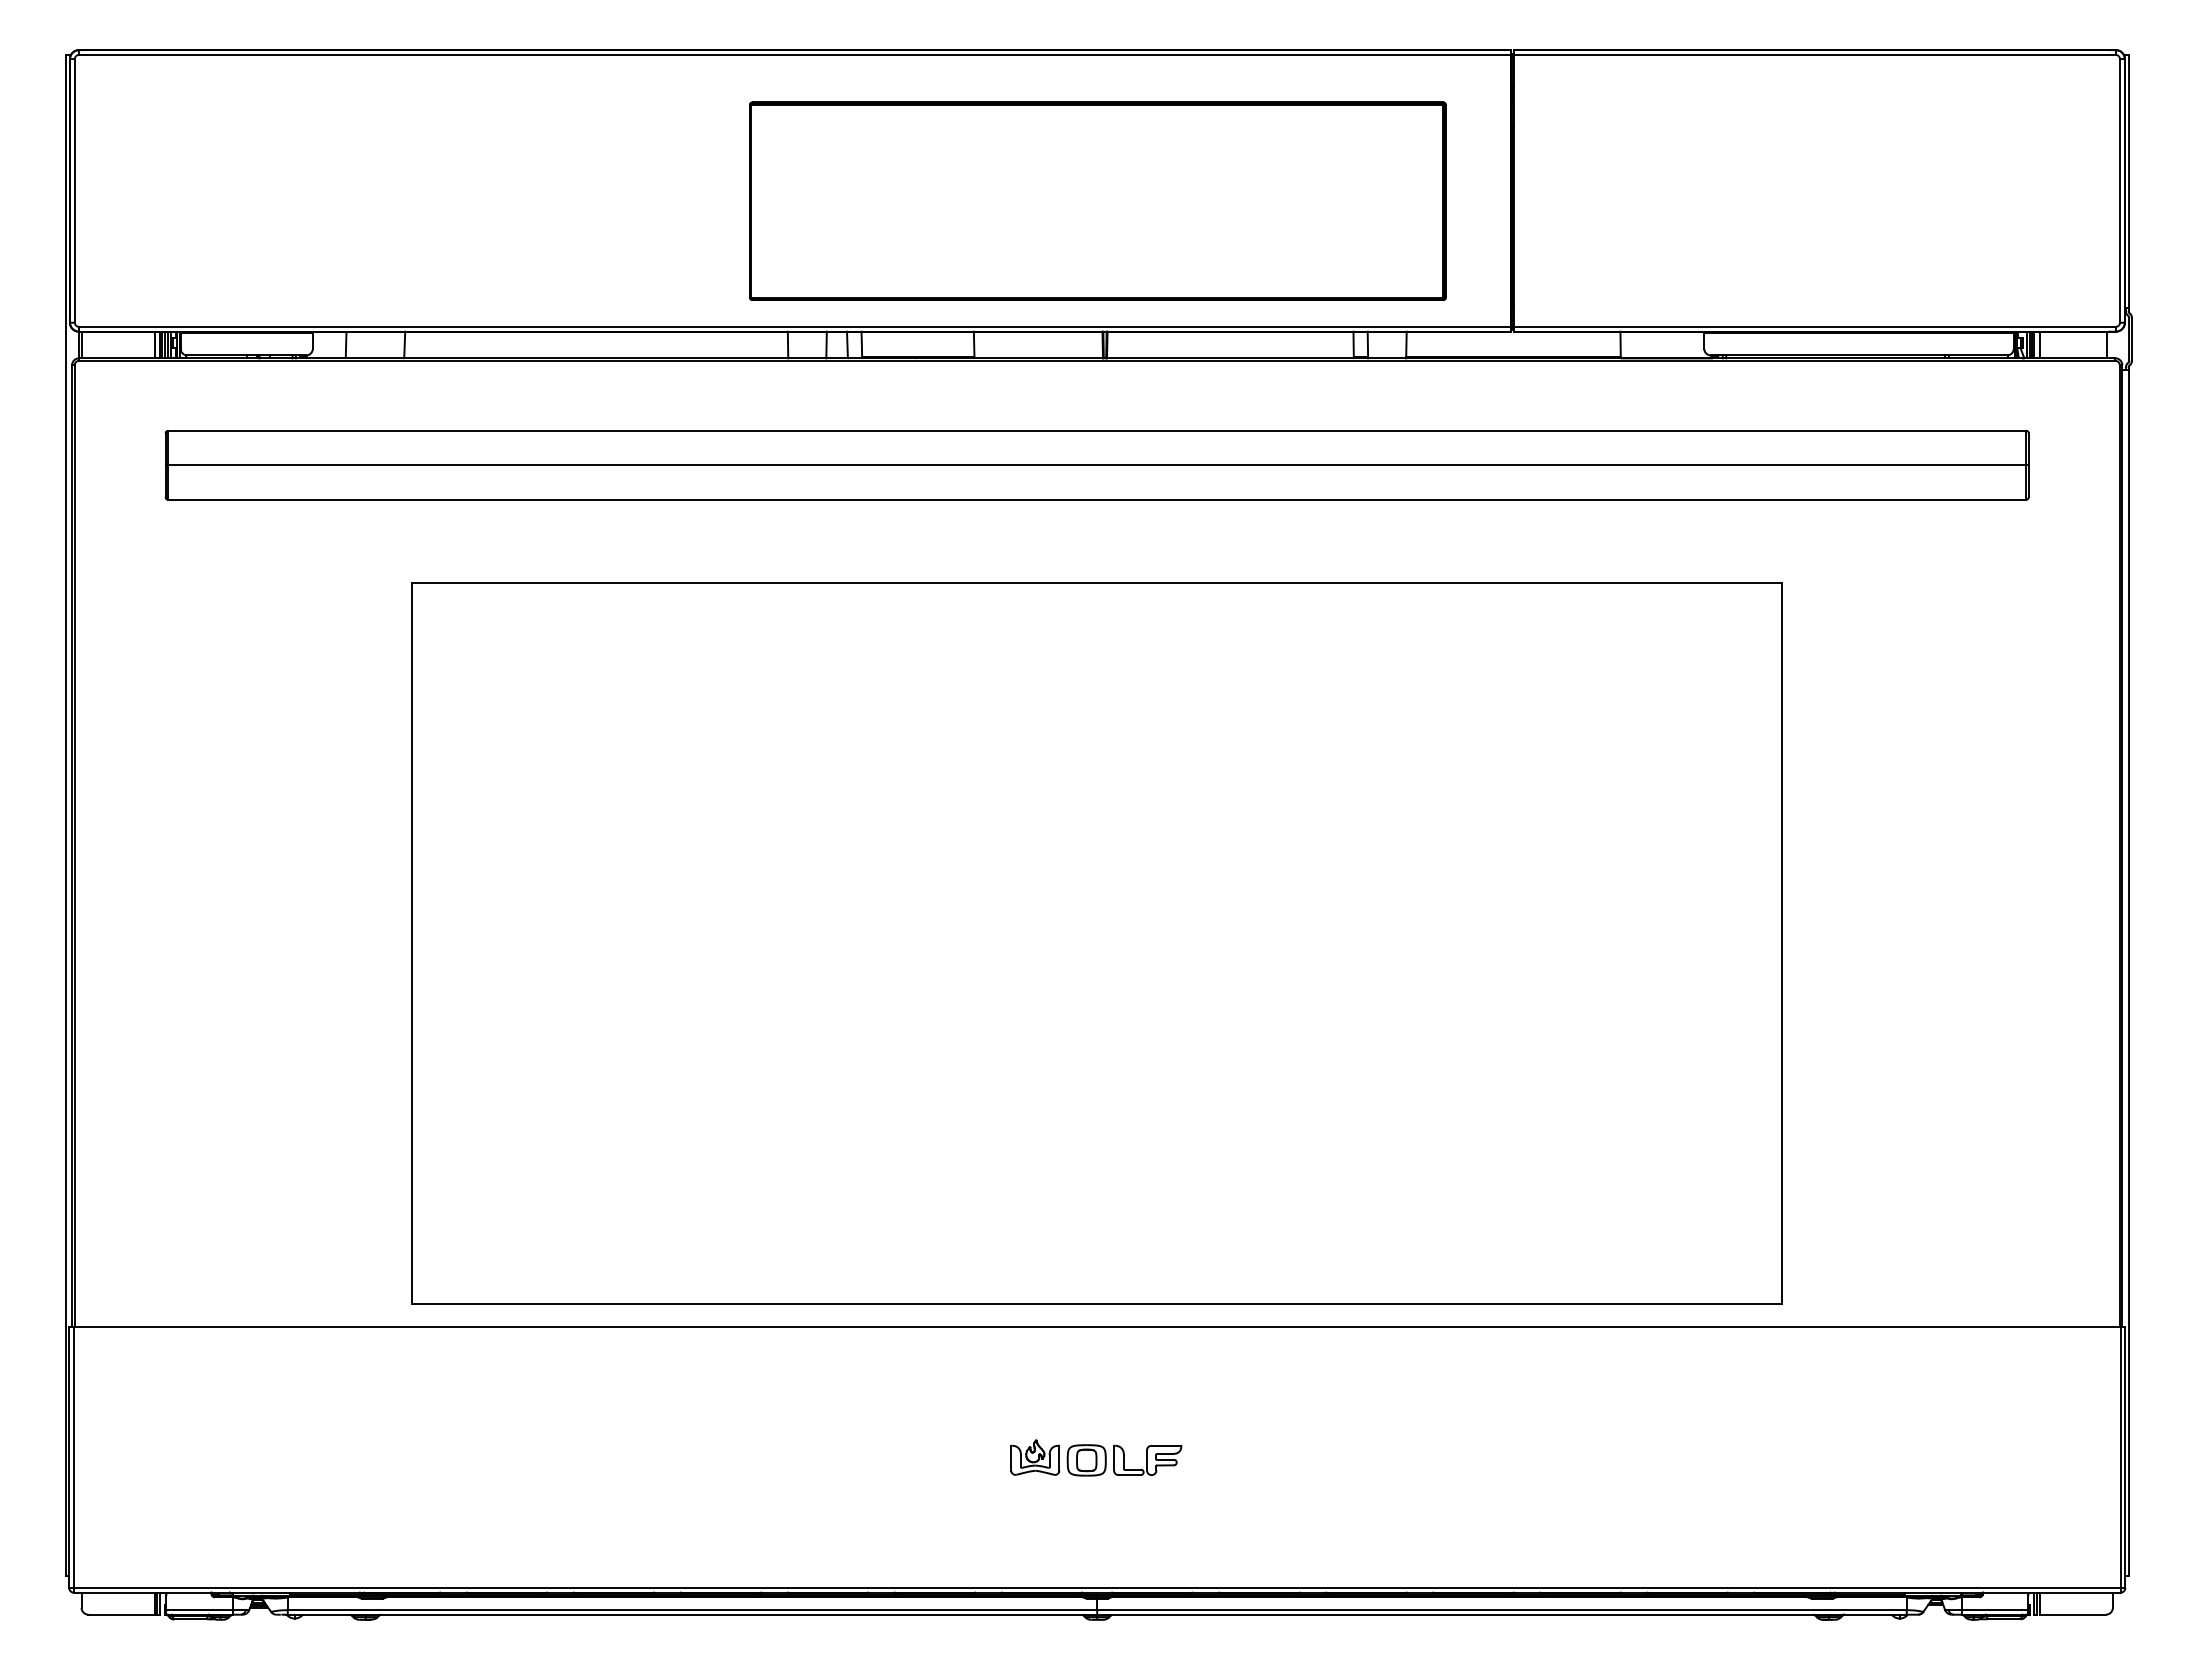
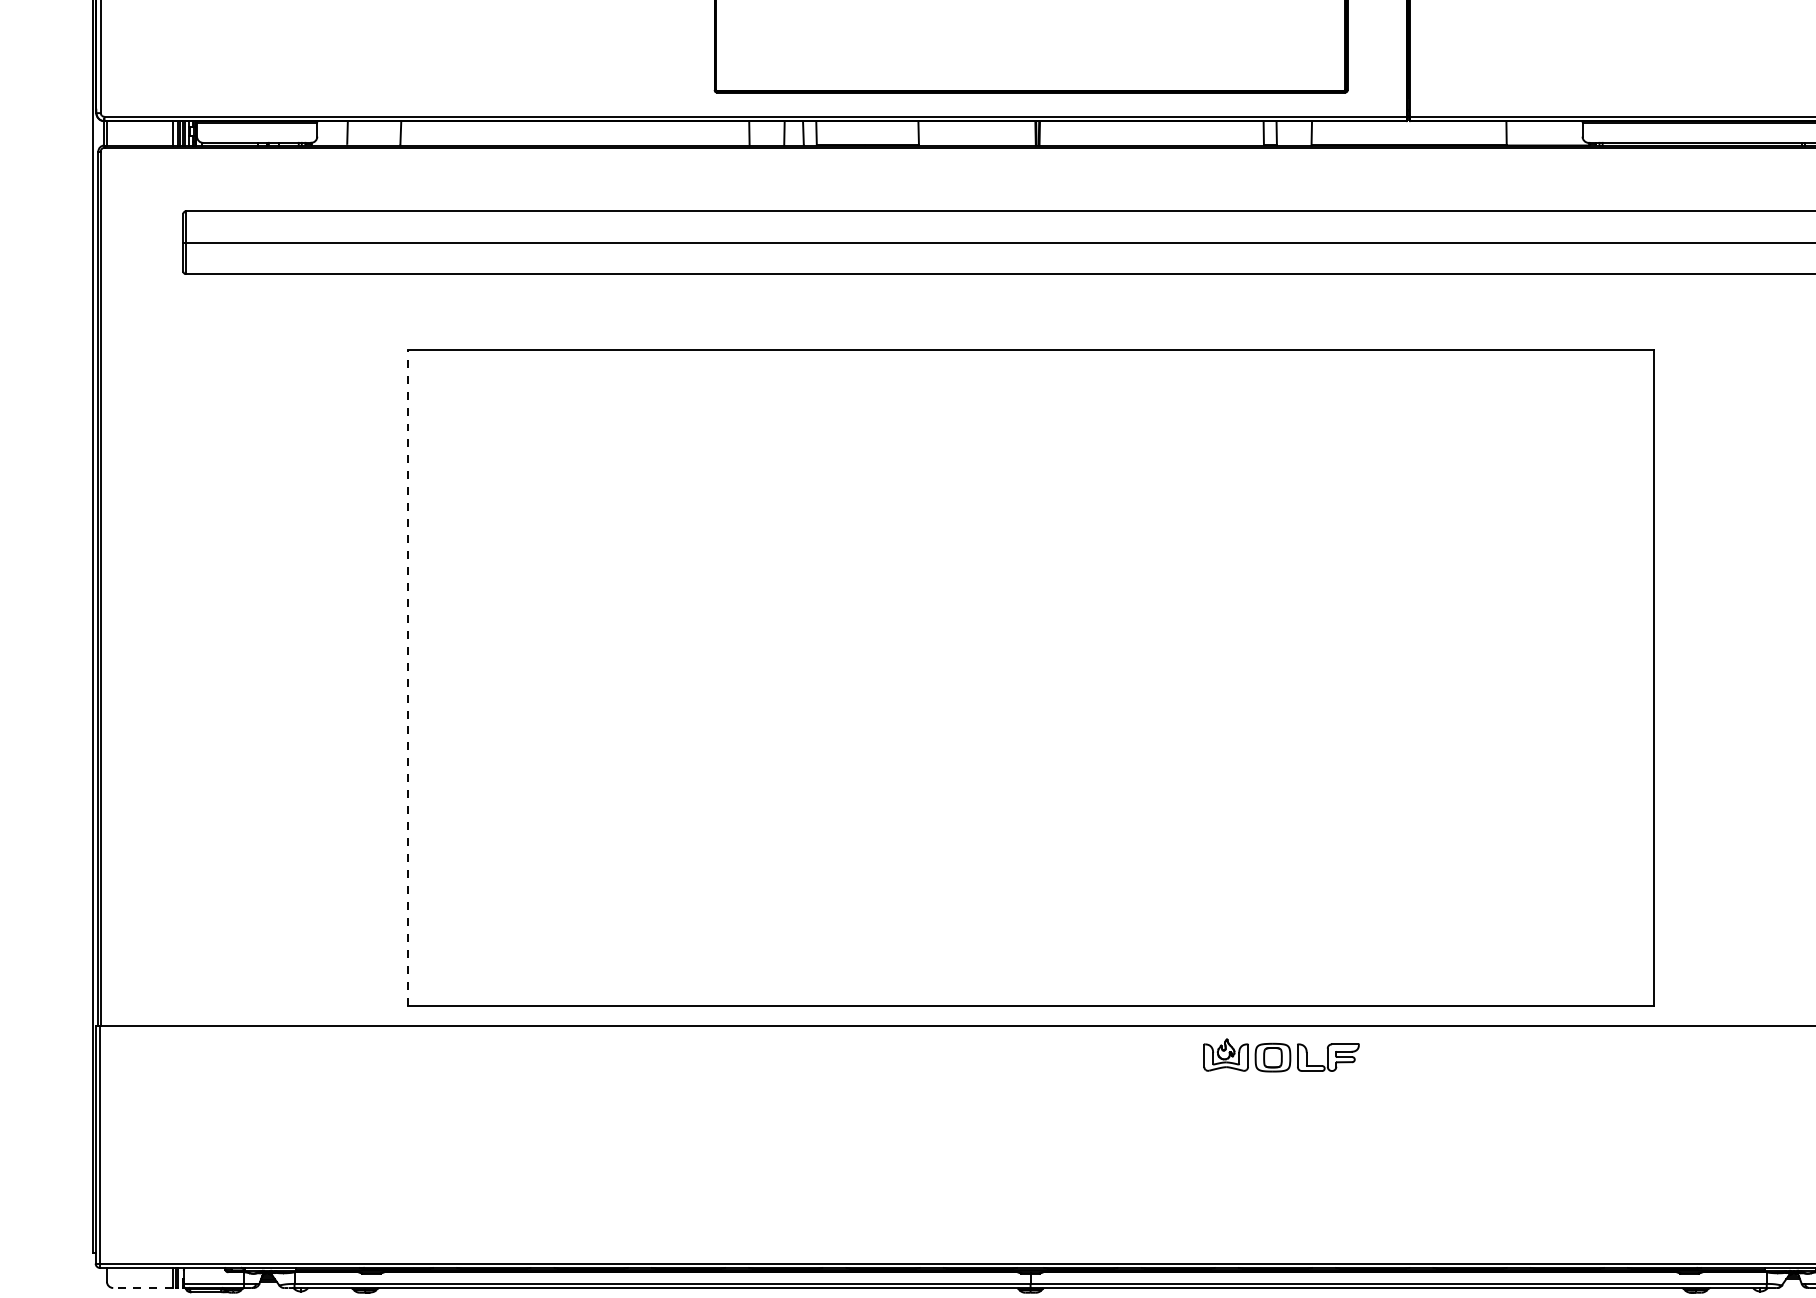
line: (412, 943) -> (407, 677), solid -> dashed
part: (1096, 1457) -> (1281, 1055), moved
line: (121, 1614) -> (143, 1287), solid -> dashed

